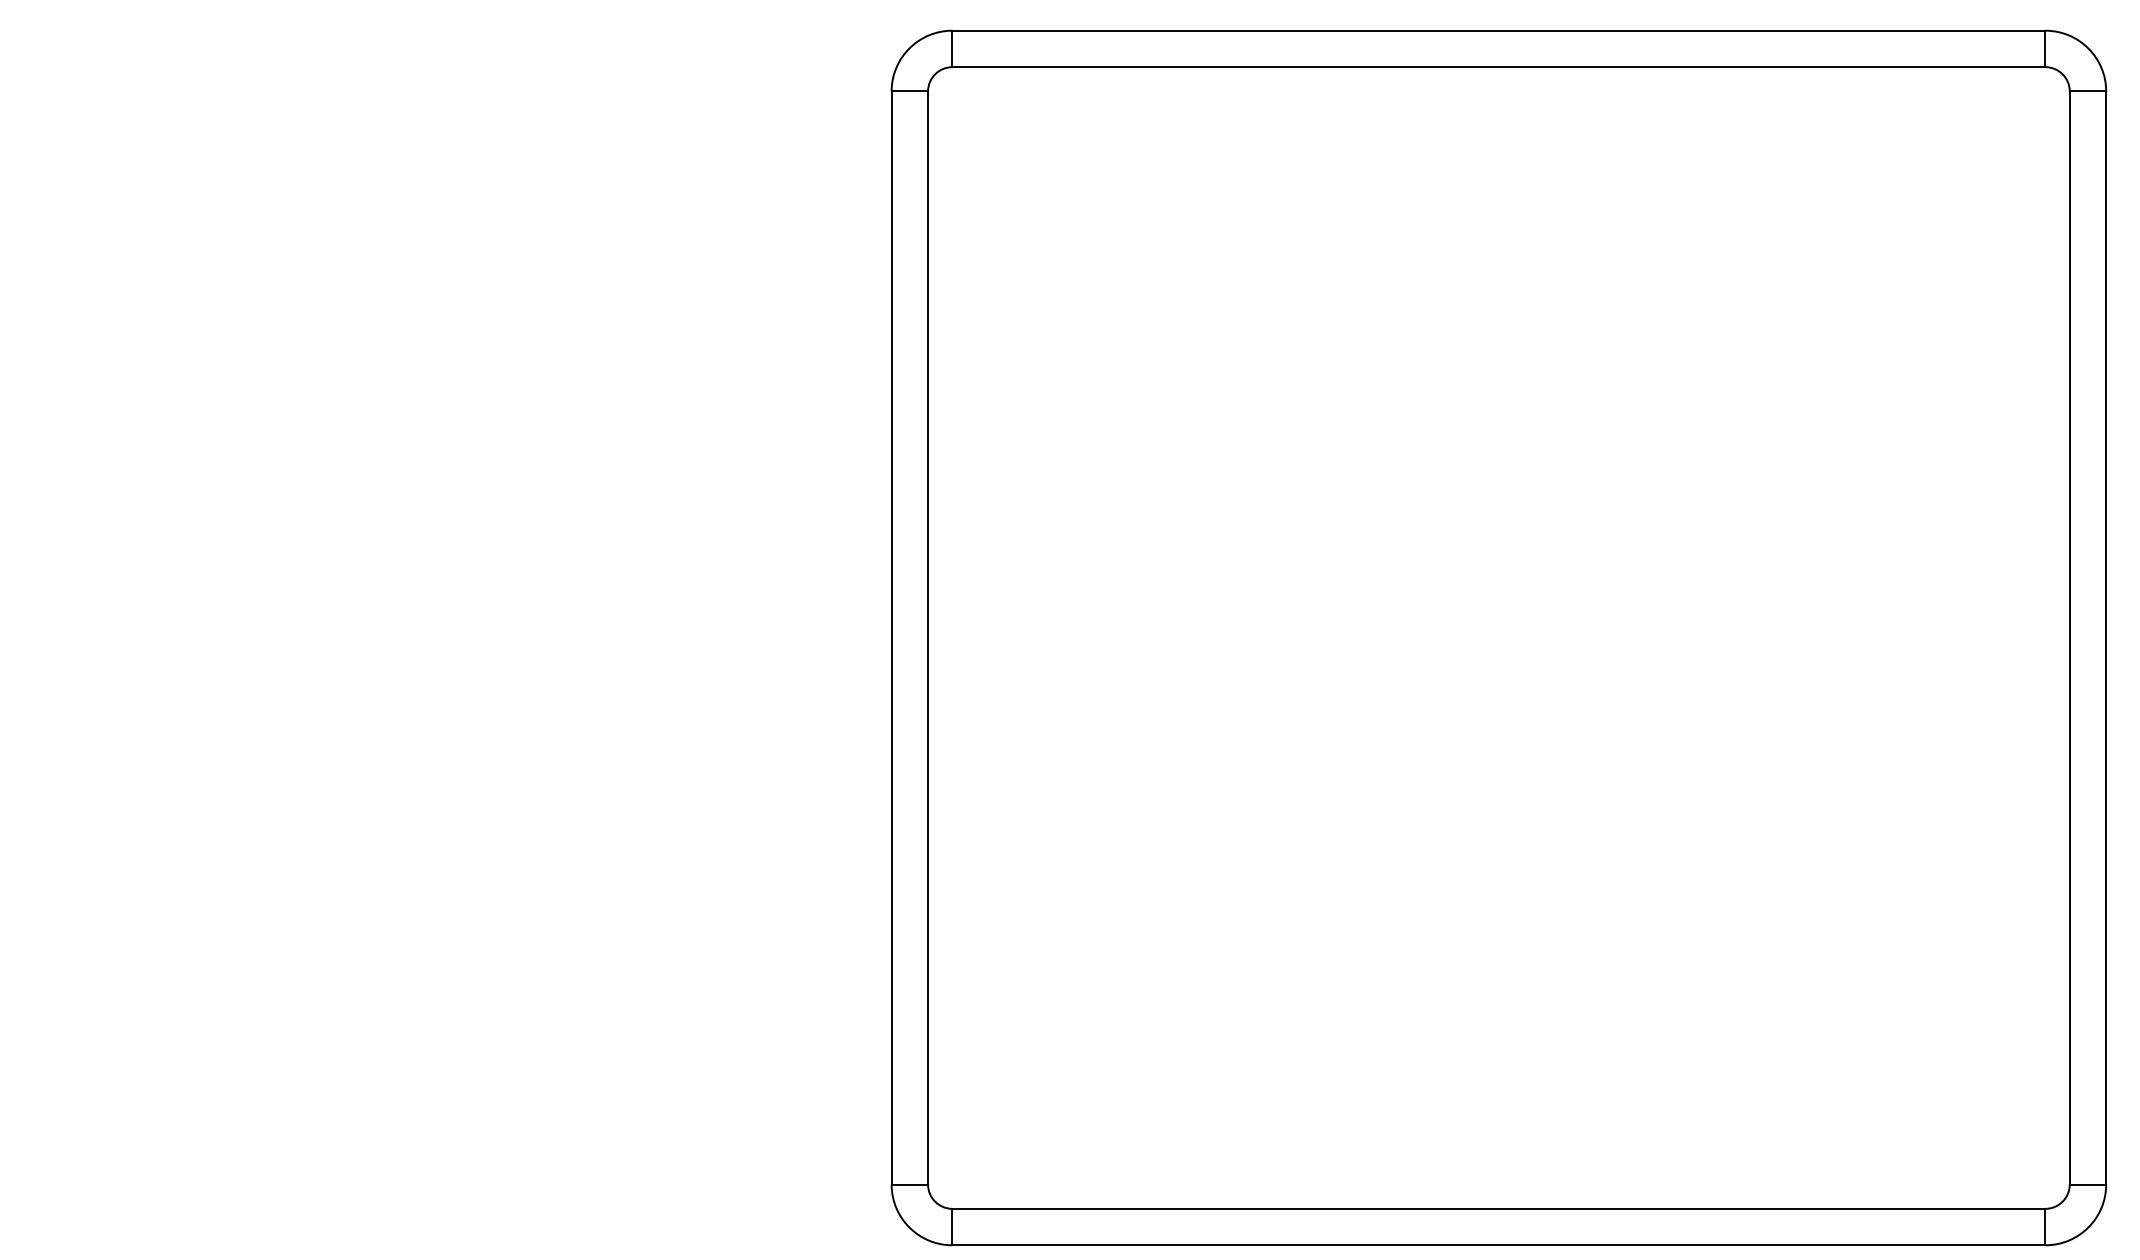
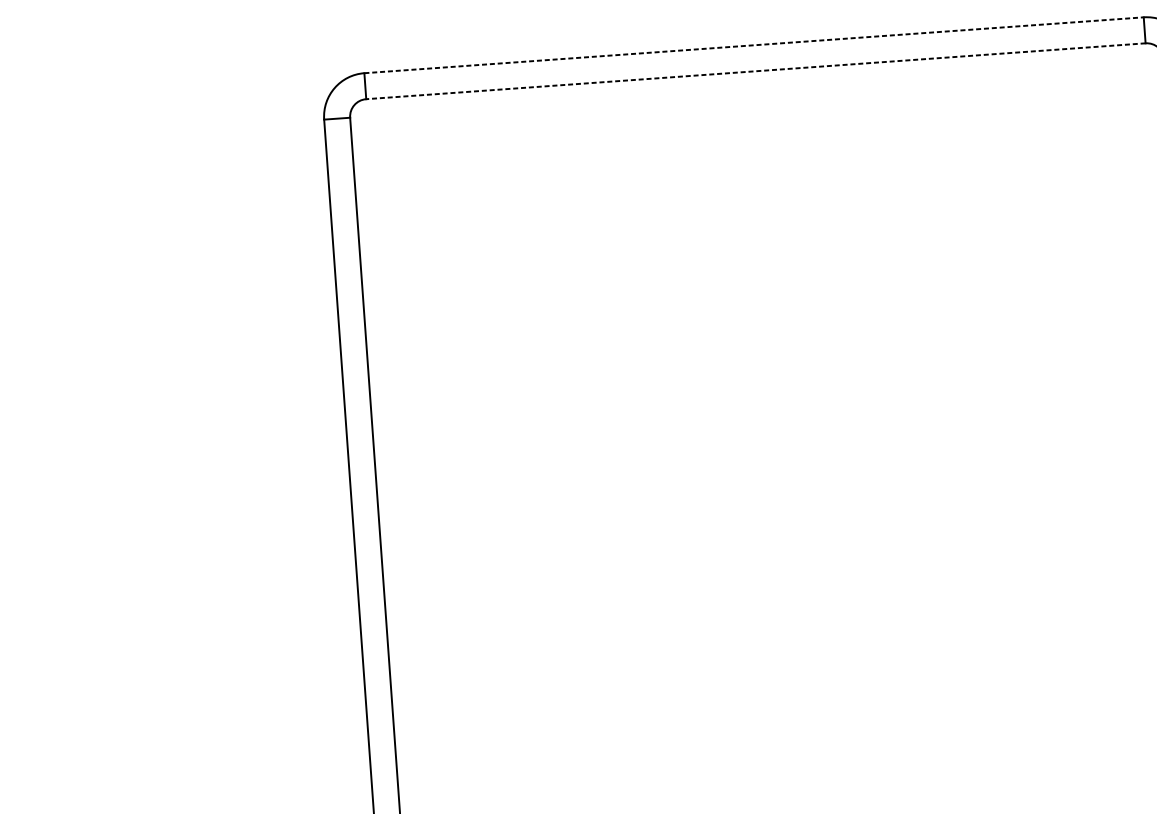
line: (1498, 30) -> (753, 45), solid -> dashed
line: (1498, 67) -> (755, 71), solid -> dashed

